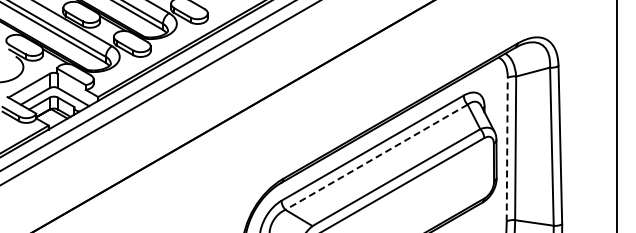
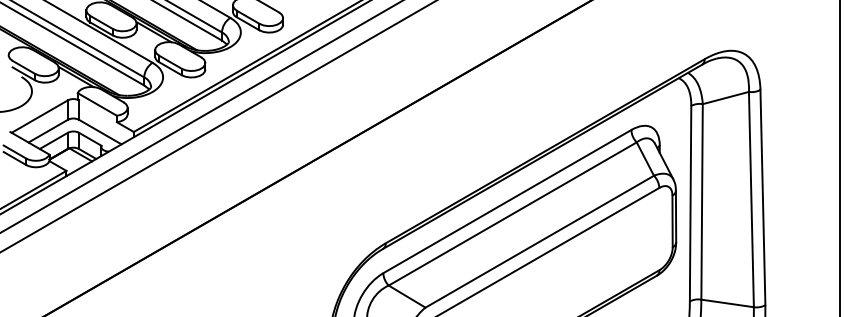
line: (507, 149) -> (690, 203), dashed -> solid
line: (376, 157) -> (512, 214), dashed -> solid

